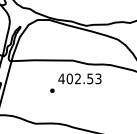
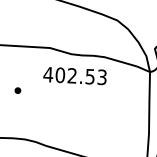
text: (79, 78) -> (74, 75), moved

